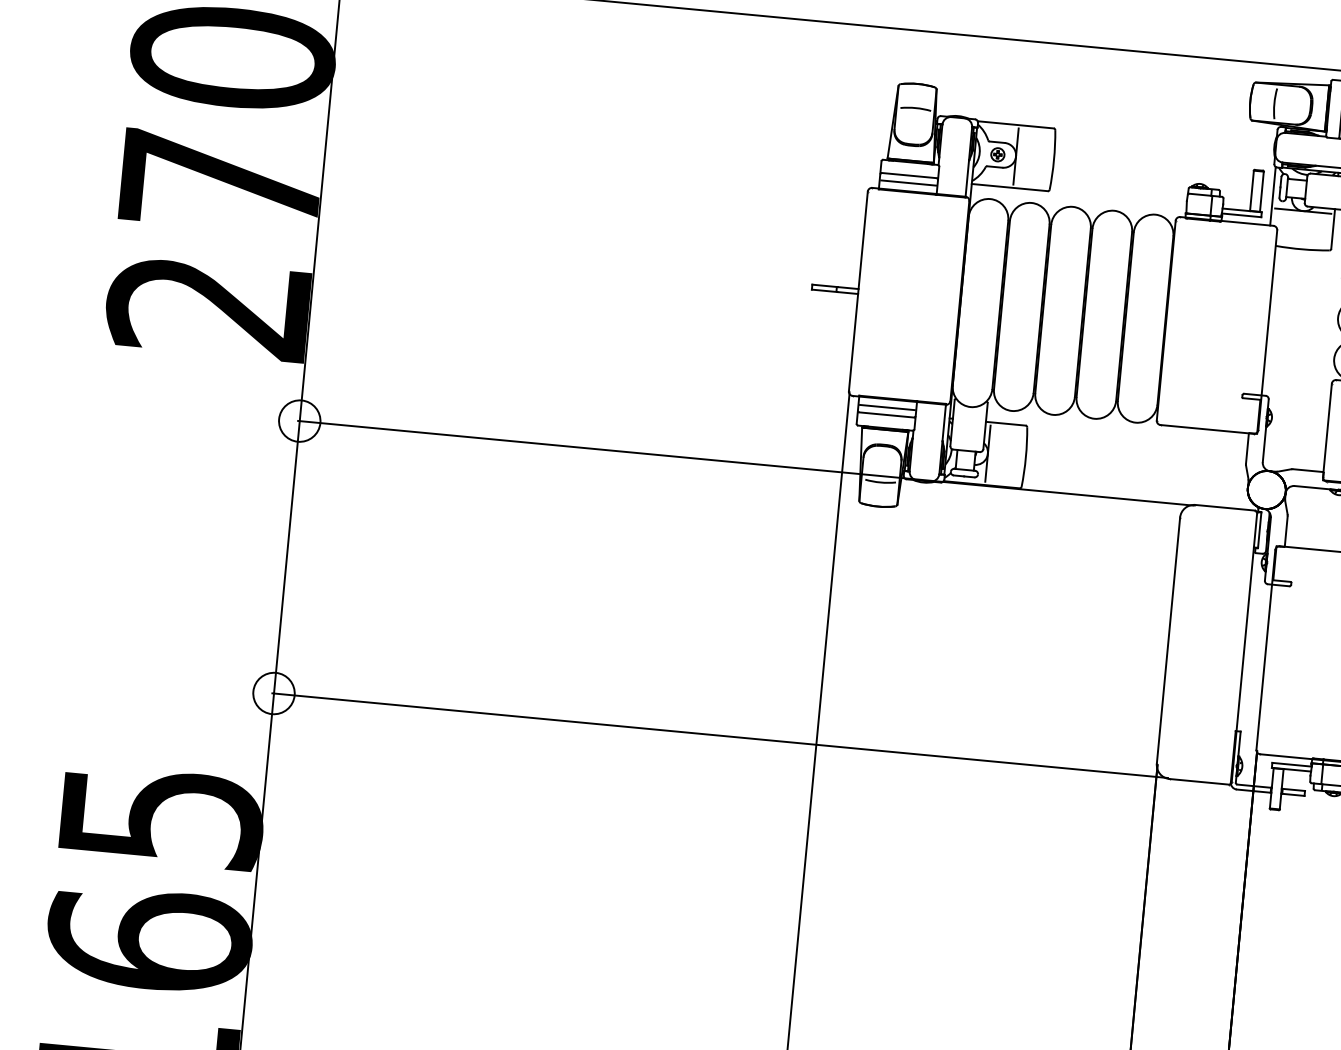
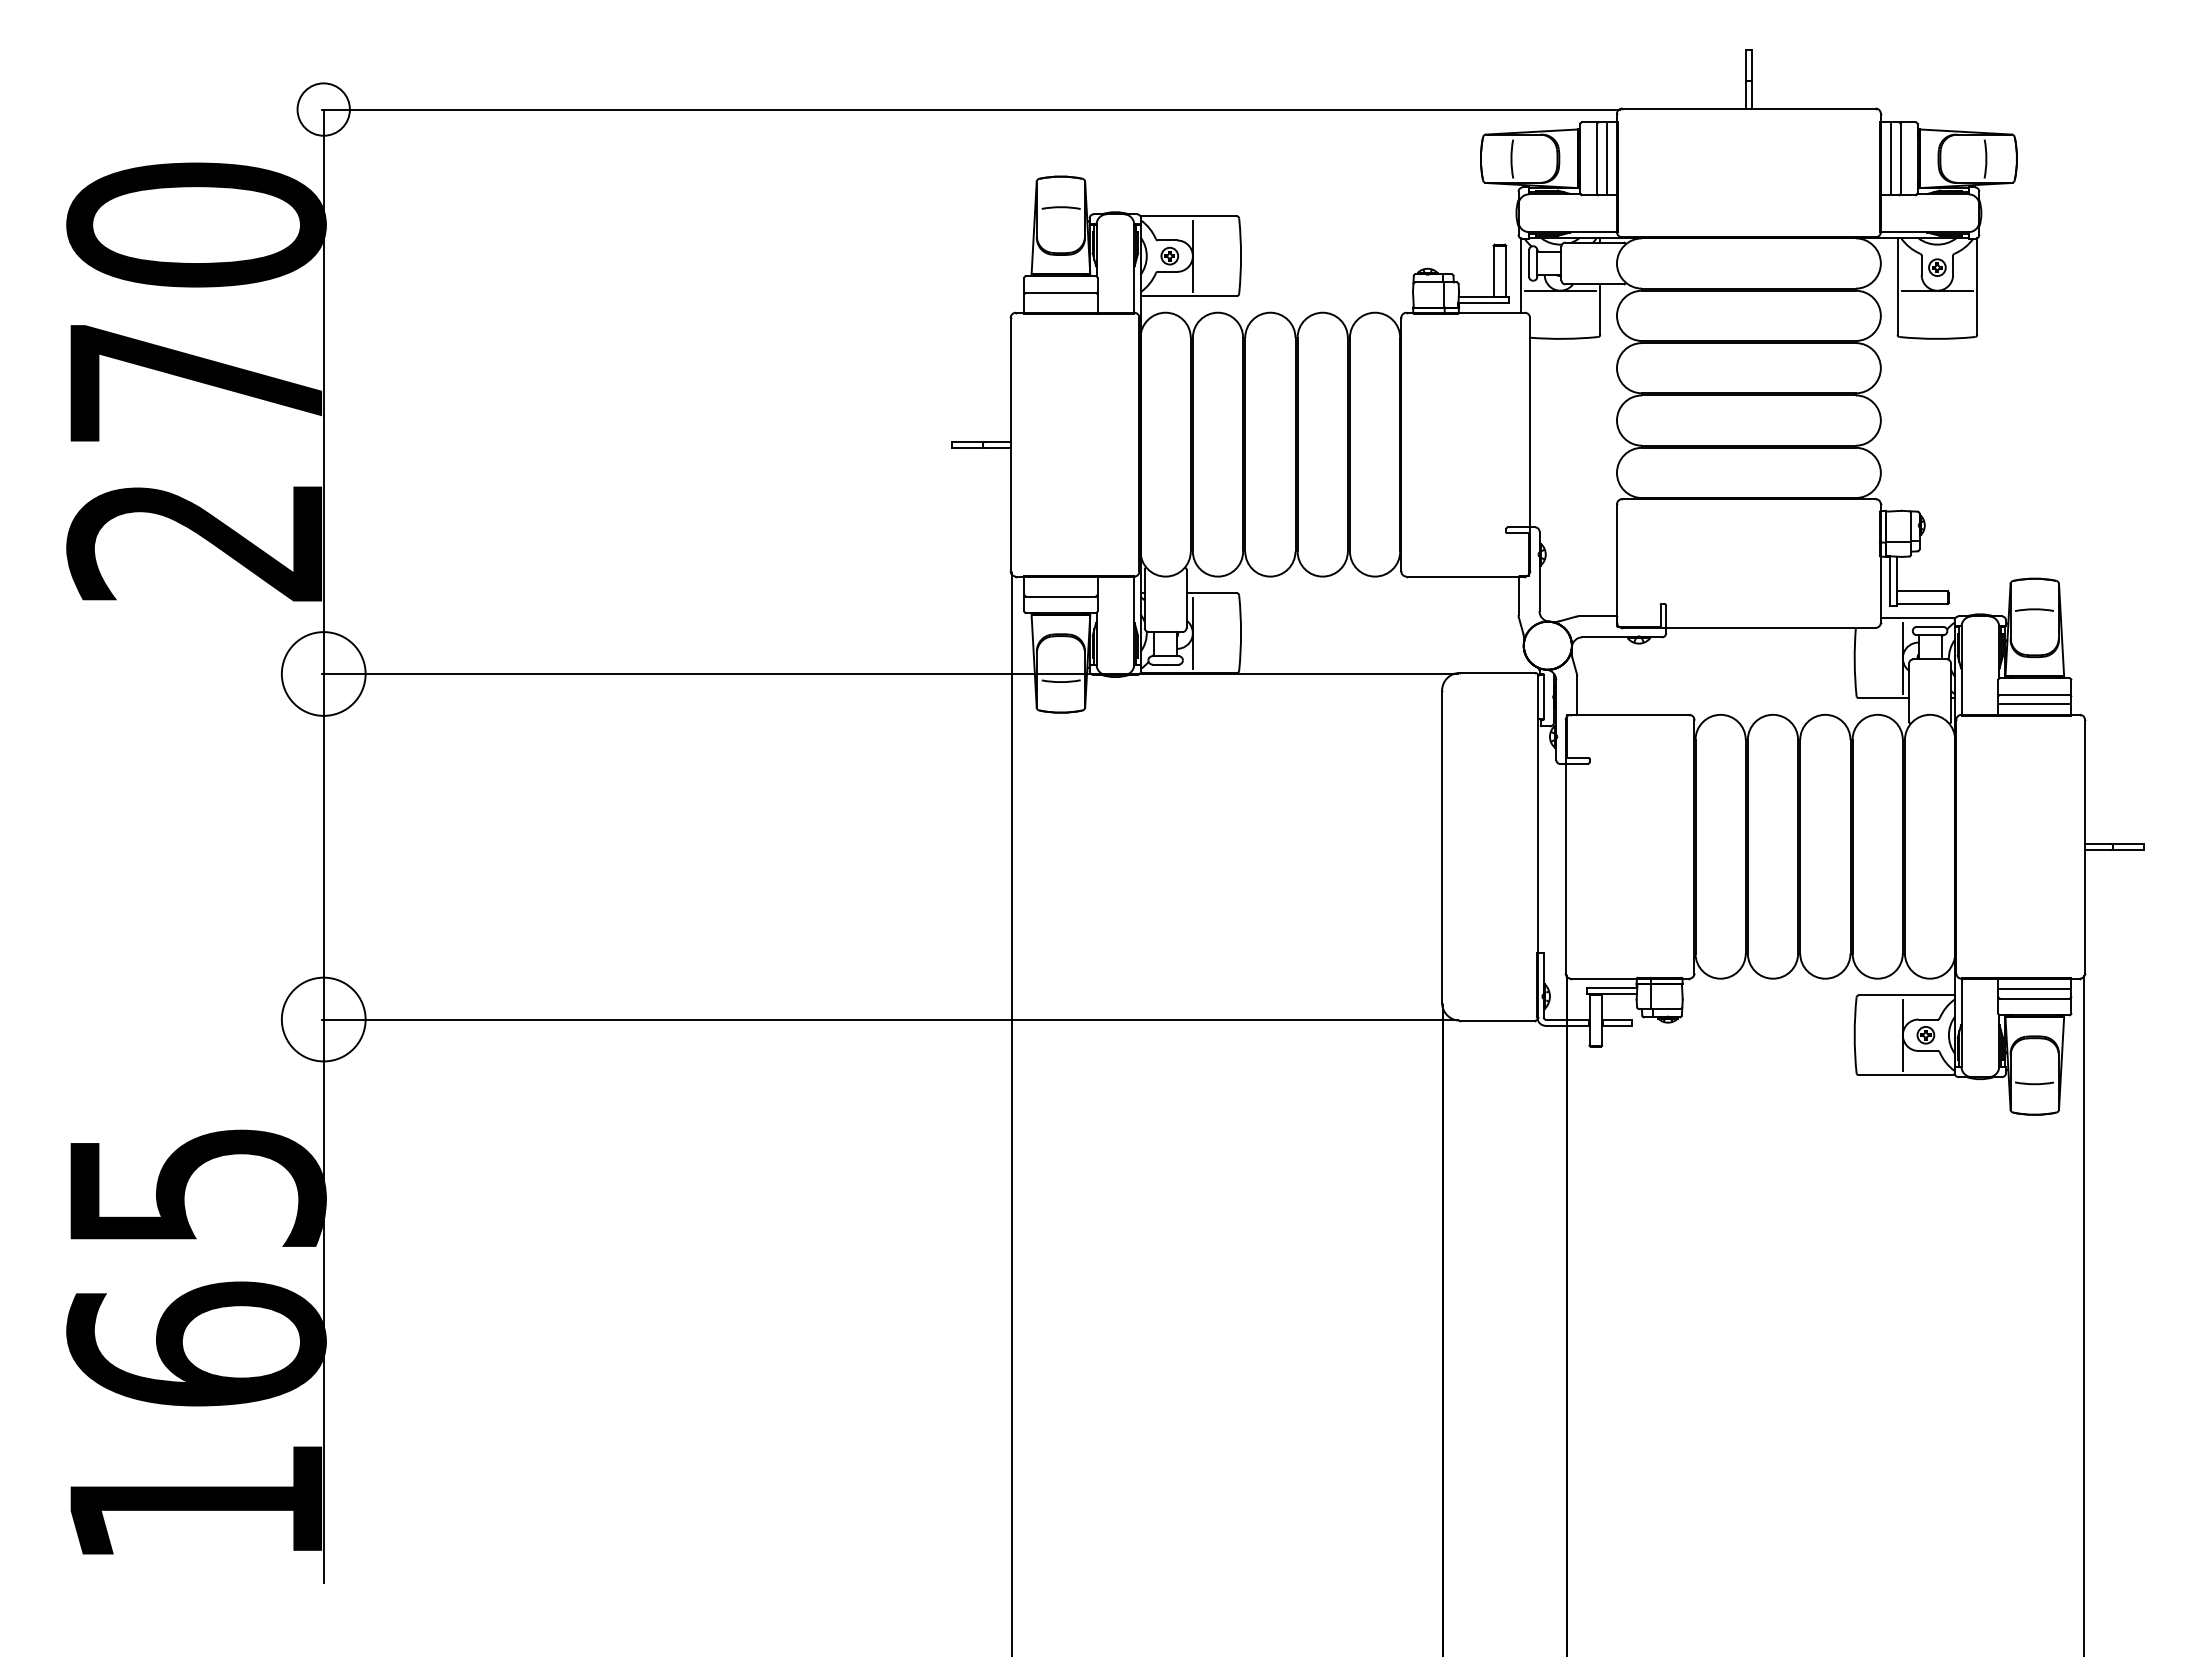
line: (908, 183) -> (1060, 302), removed
line: (886, 407) -> (1060, 587), removed
circle: (299, 420) -> (323, 673), size x1.6
circle: (273, 693) -> (323, 1019), size x1.6

